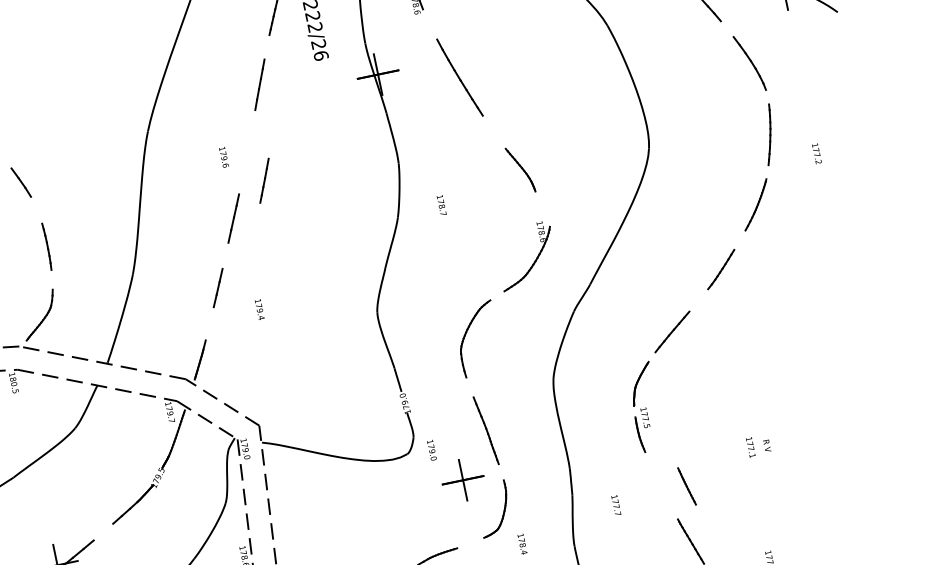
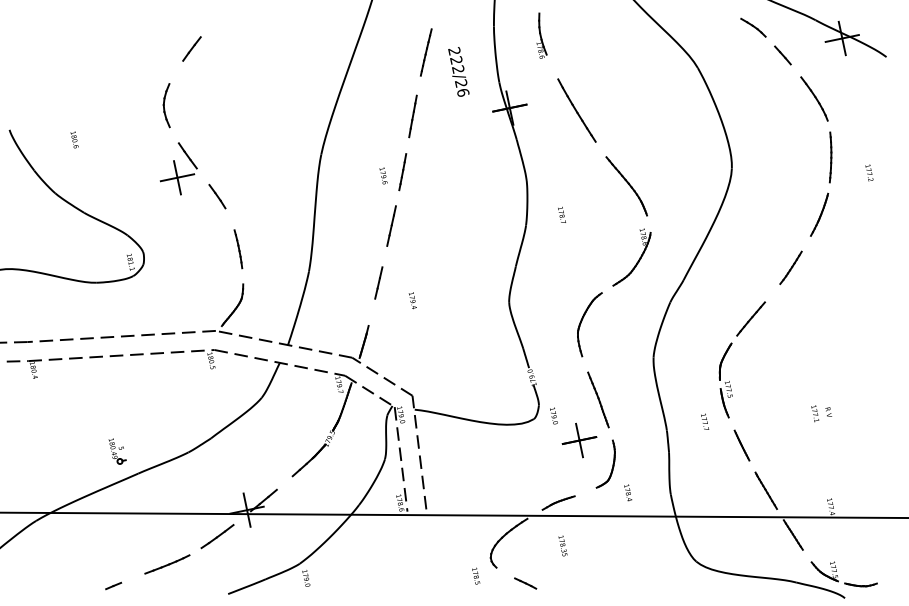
part: (520, 170) -> (626, 186), size x1.67
line: (264, 181) -> (402, 172), moved
line: (686, 486) -> (741, 445), moved
text: (616, 504) -> (705, 421), moved

